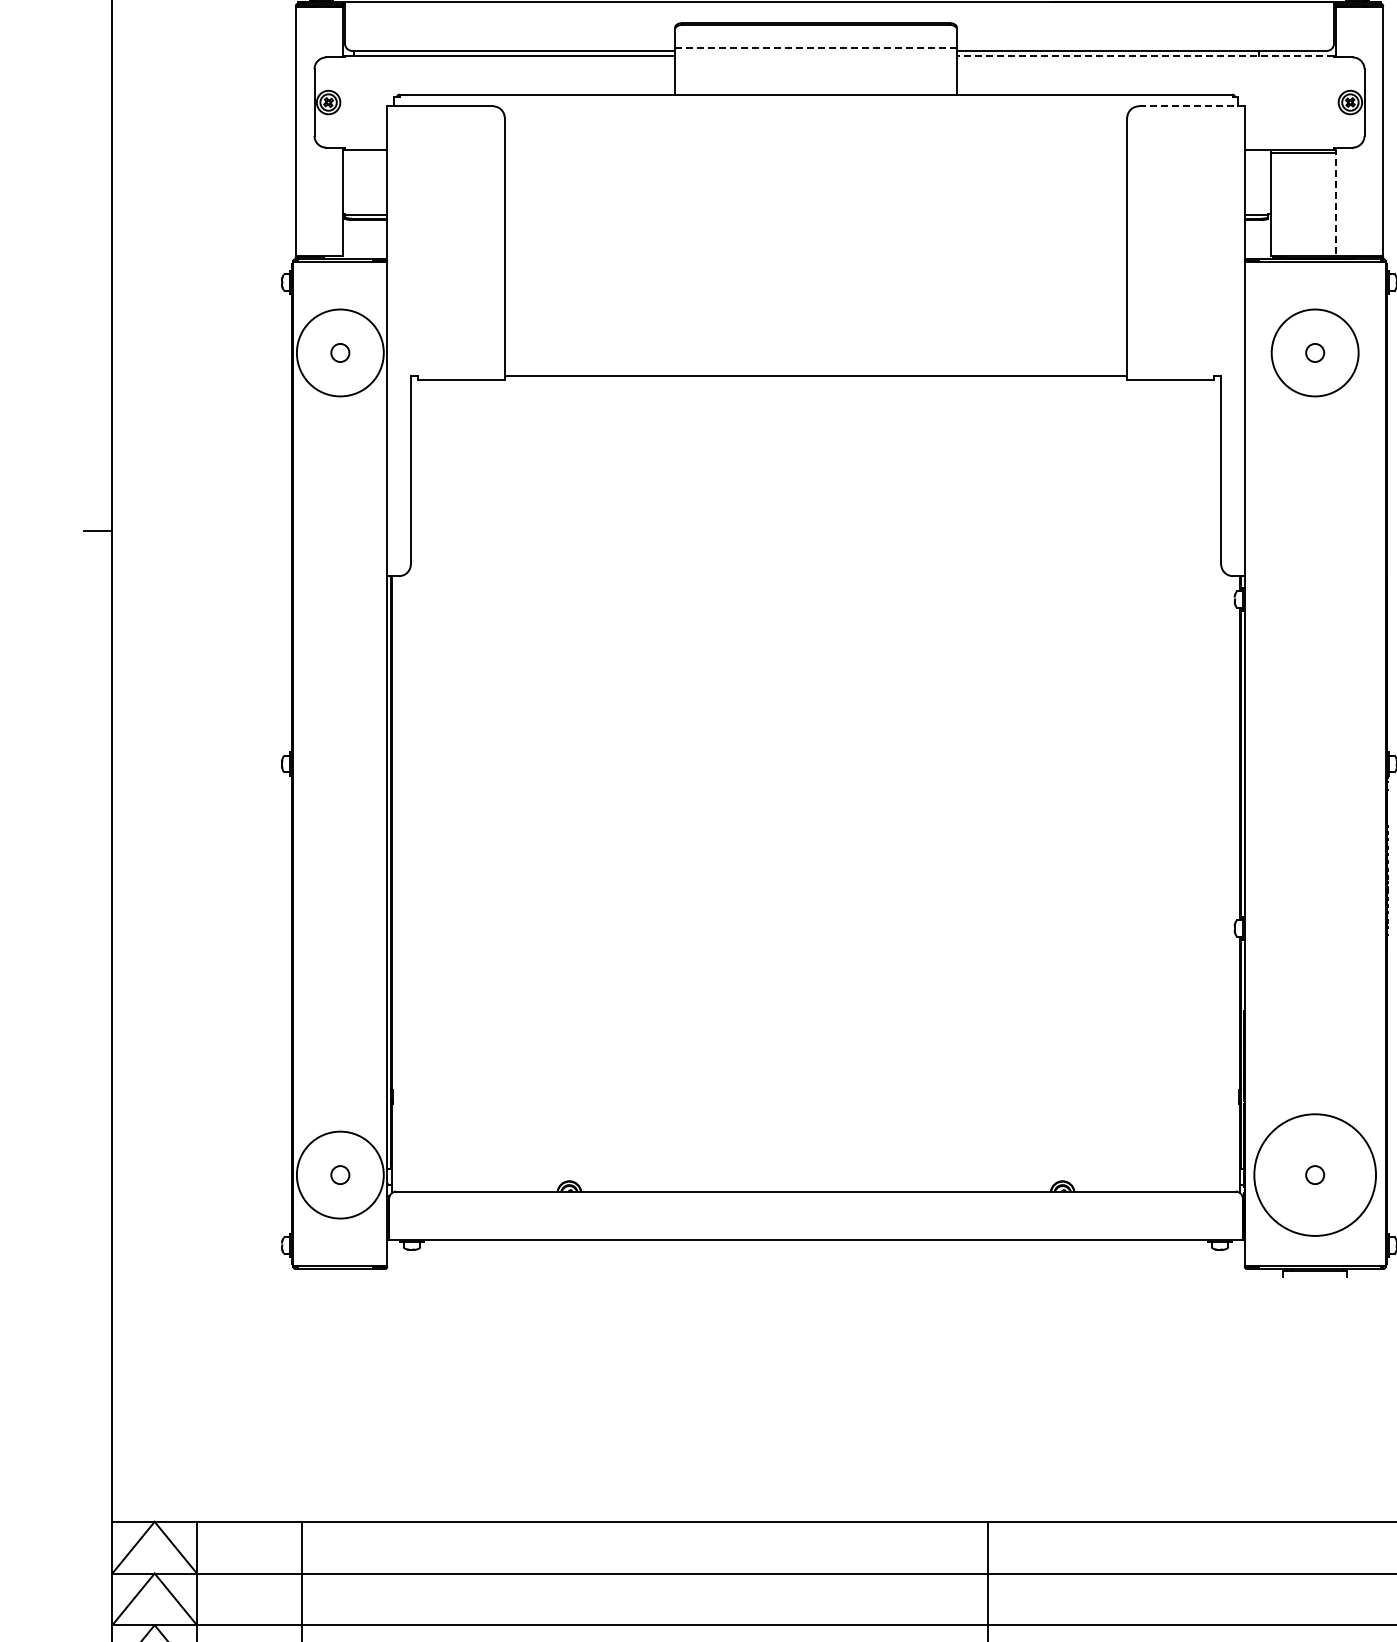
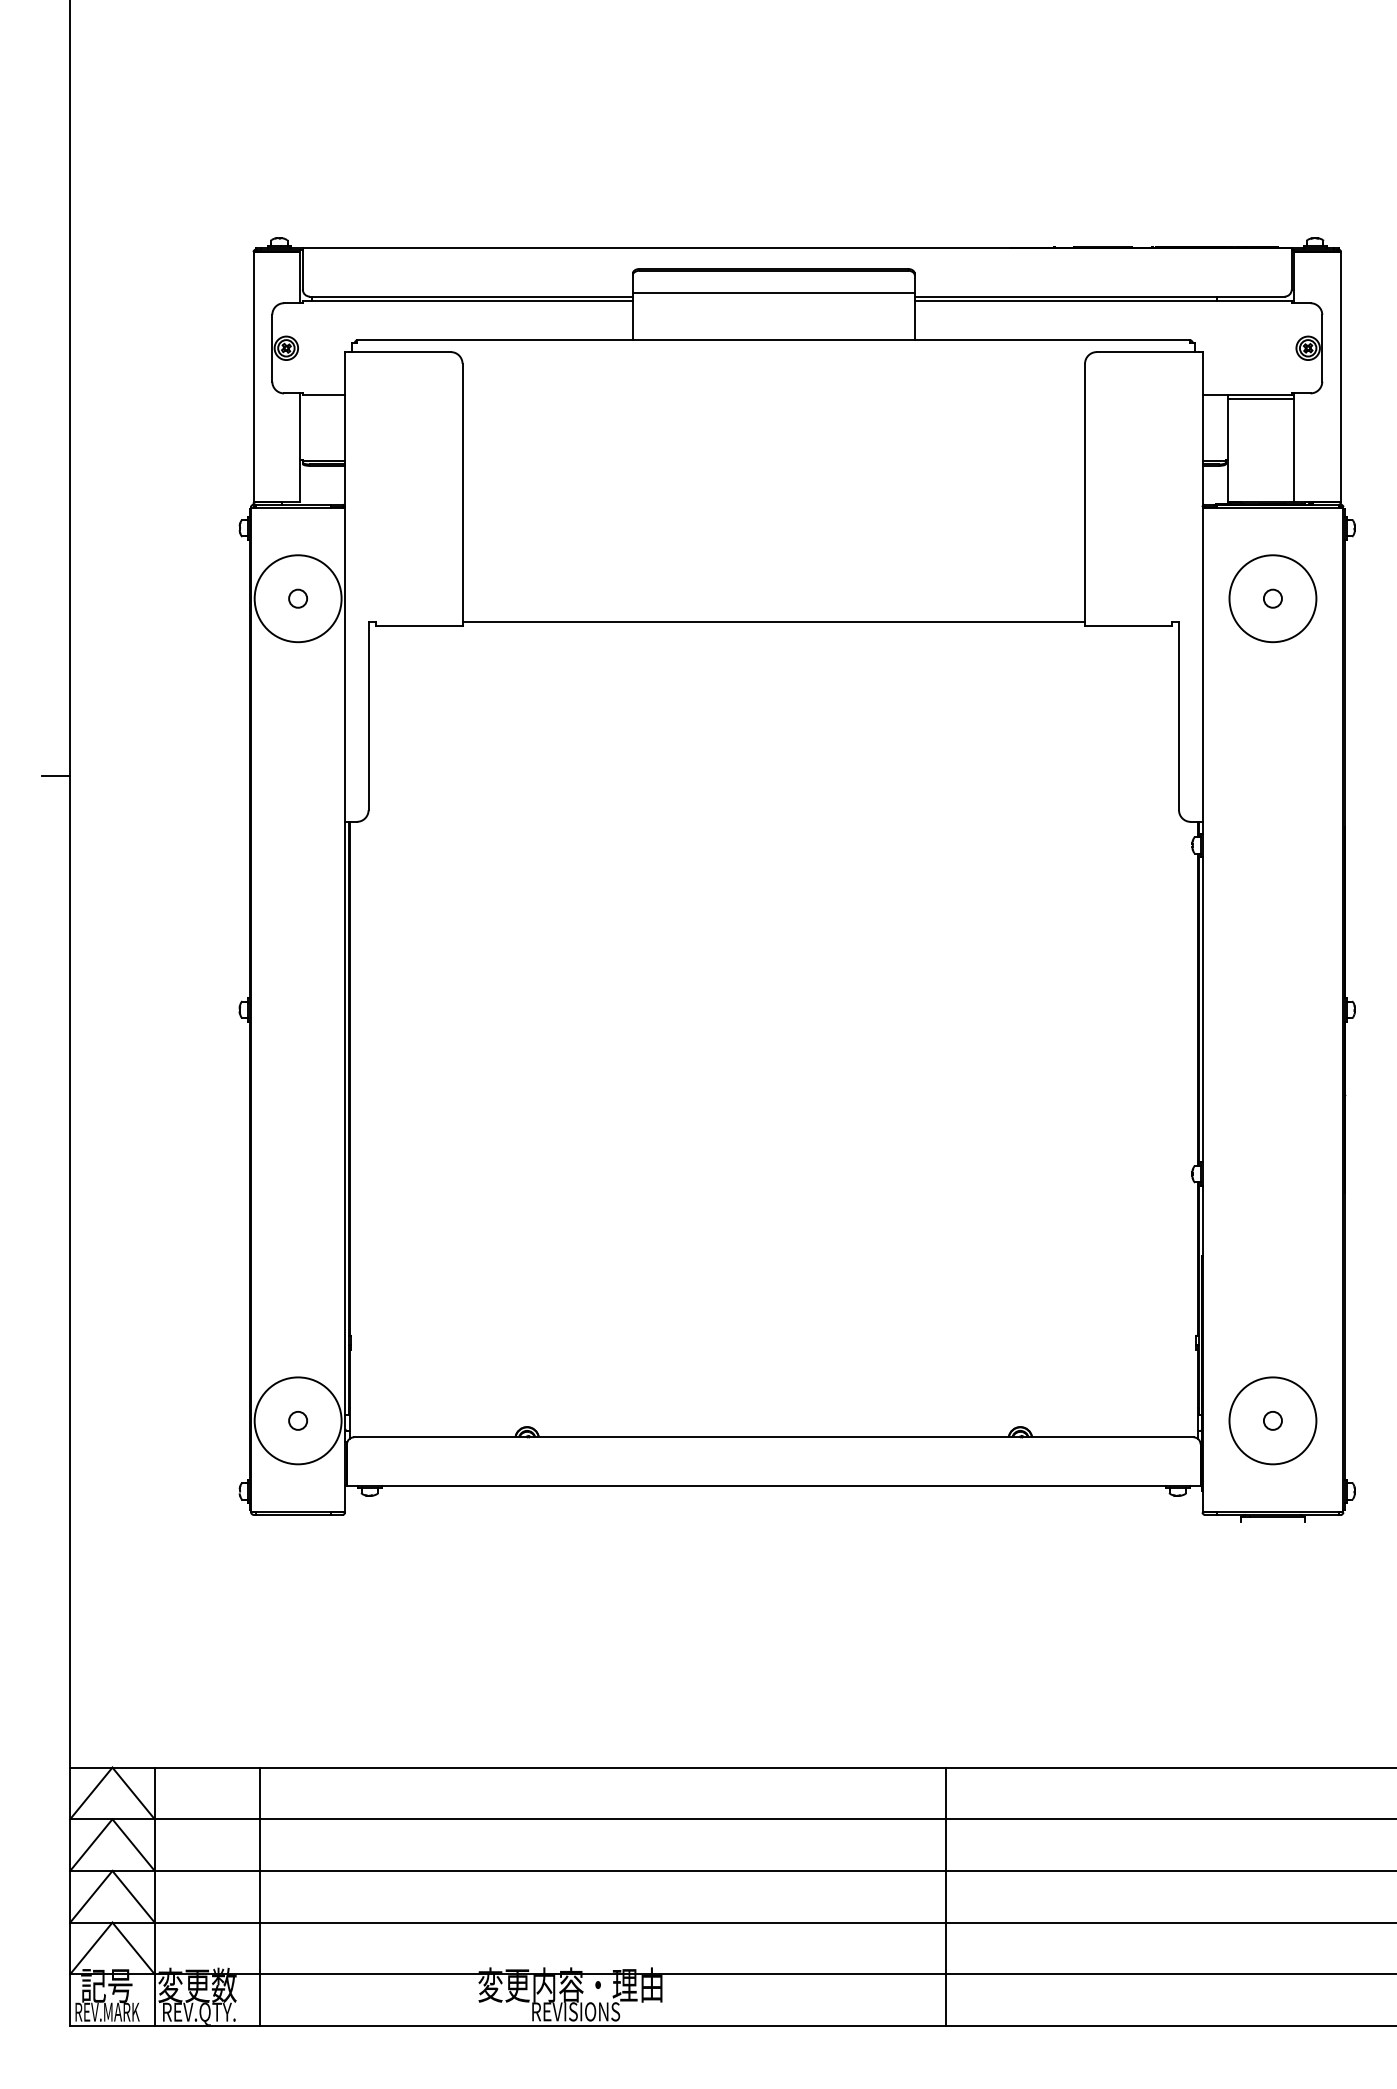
line: (815, 47) -> (773, 293), dashed -> solid
line: (1145, 55) -> (1103, 301), dashed -> solid
line: (1190, 106) -> (1148, 352), dashed -> solid
line: (1336, 202) -> (1294, 448), dashed -> solid
circle: (1314, 1174) -> (1272, 1420), size x0.71

